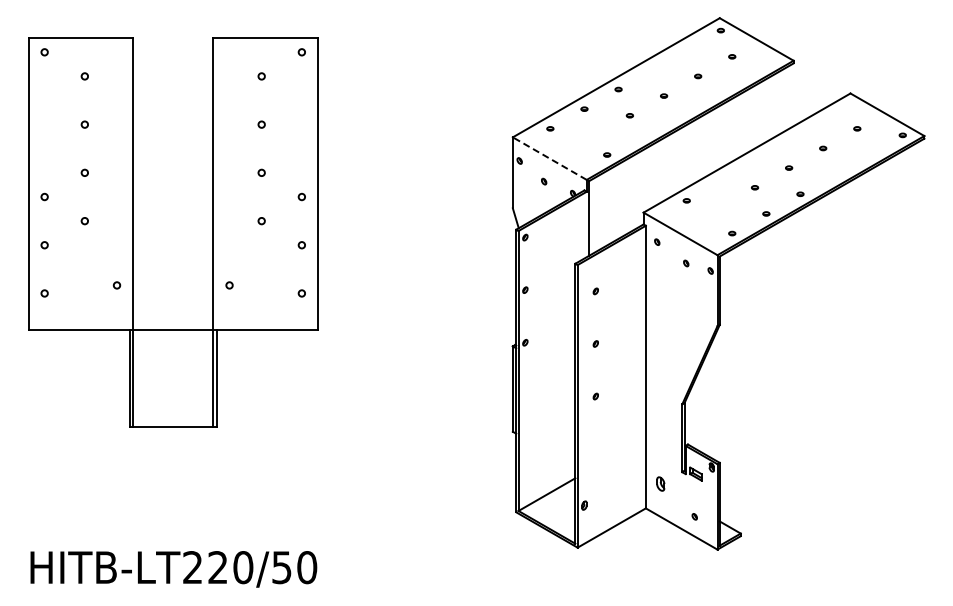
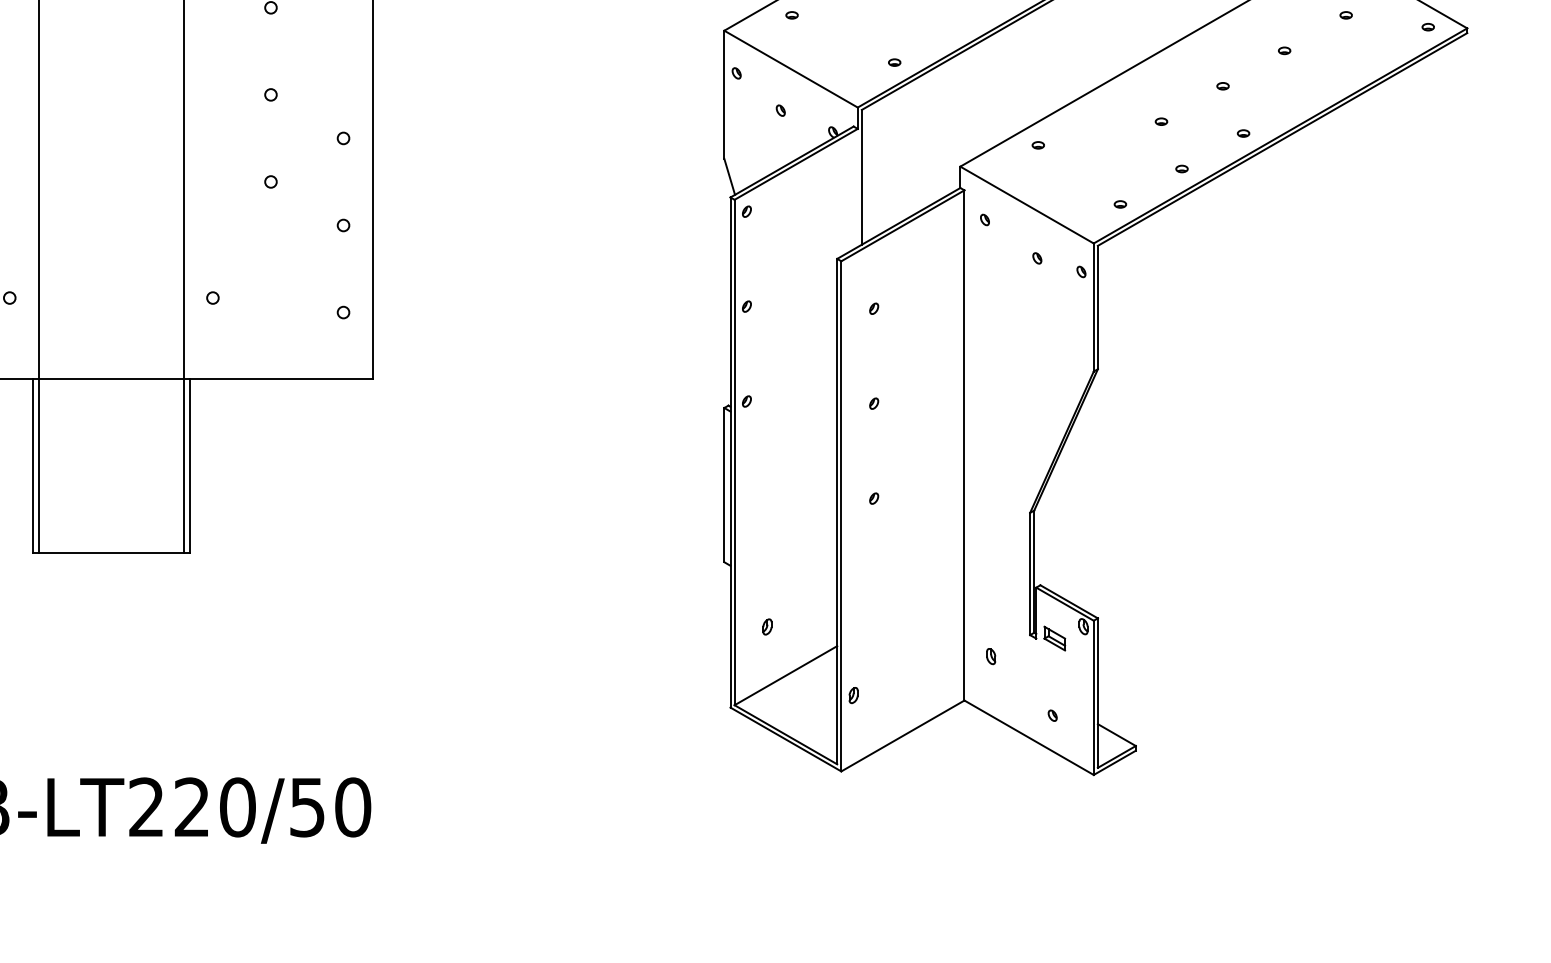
line: (549, 158) -> (790, 68), dashed -> solid
part: (536, 467) -> (767, 626), added
part: (660, 483) -> (990, 655), size x0.62

